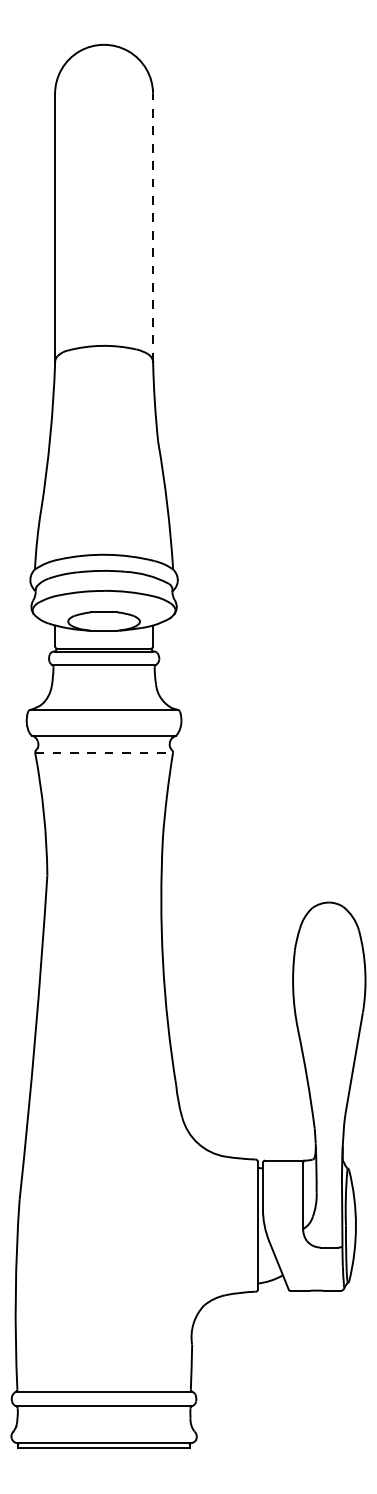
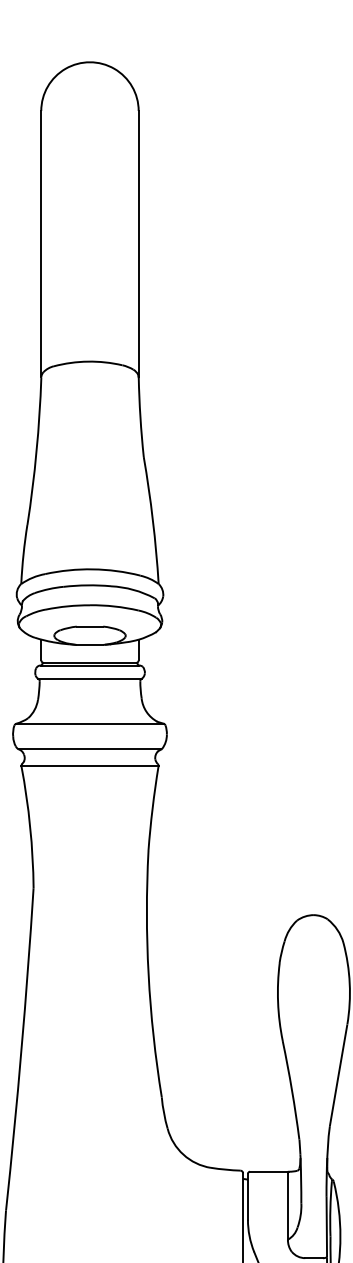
line: (153, 227) -> (139, 243), dashed -> solid
line: (104, 752) -> (90, 765), dashed -> solid

